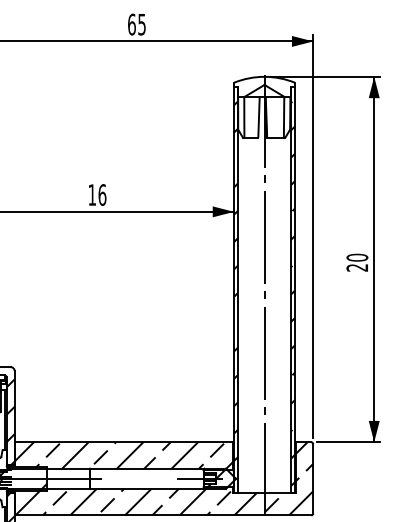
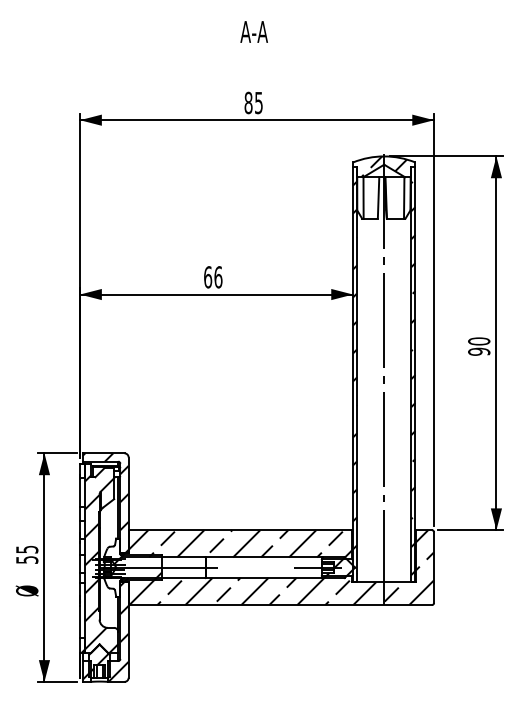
text: (131, 24) -> (248, 102), 65 -> 85
hatch: (263, 86) -> (383, 166), added
text: (92, 195) -> (208, 277), 16 -> 66
text: (357, 267) -> (479, 351), 20 -> 90

